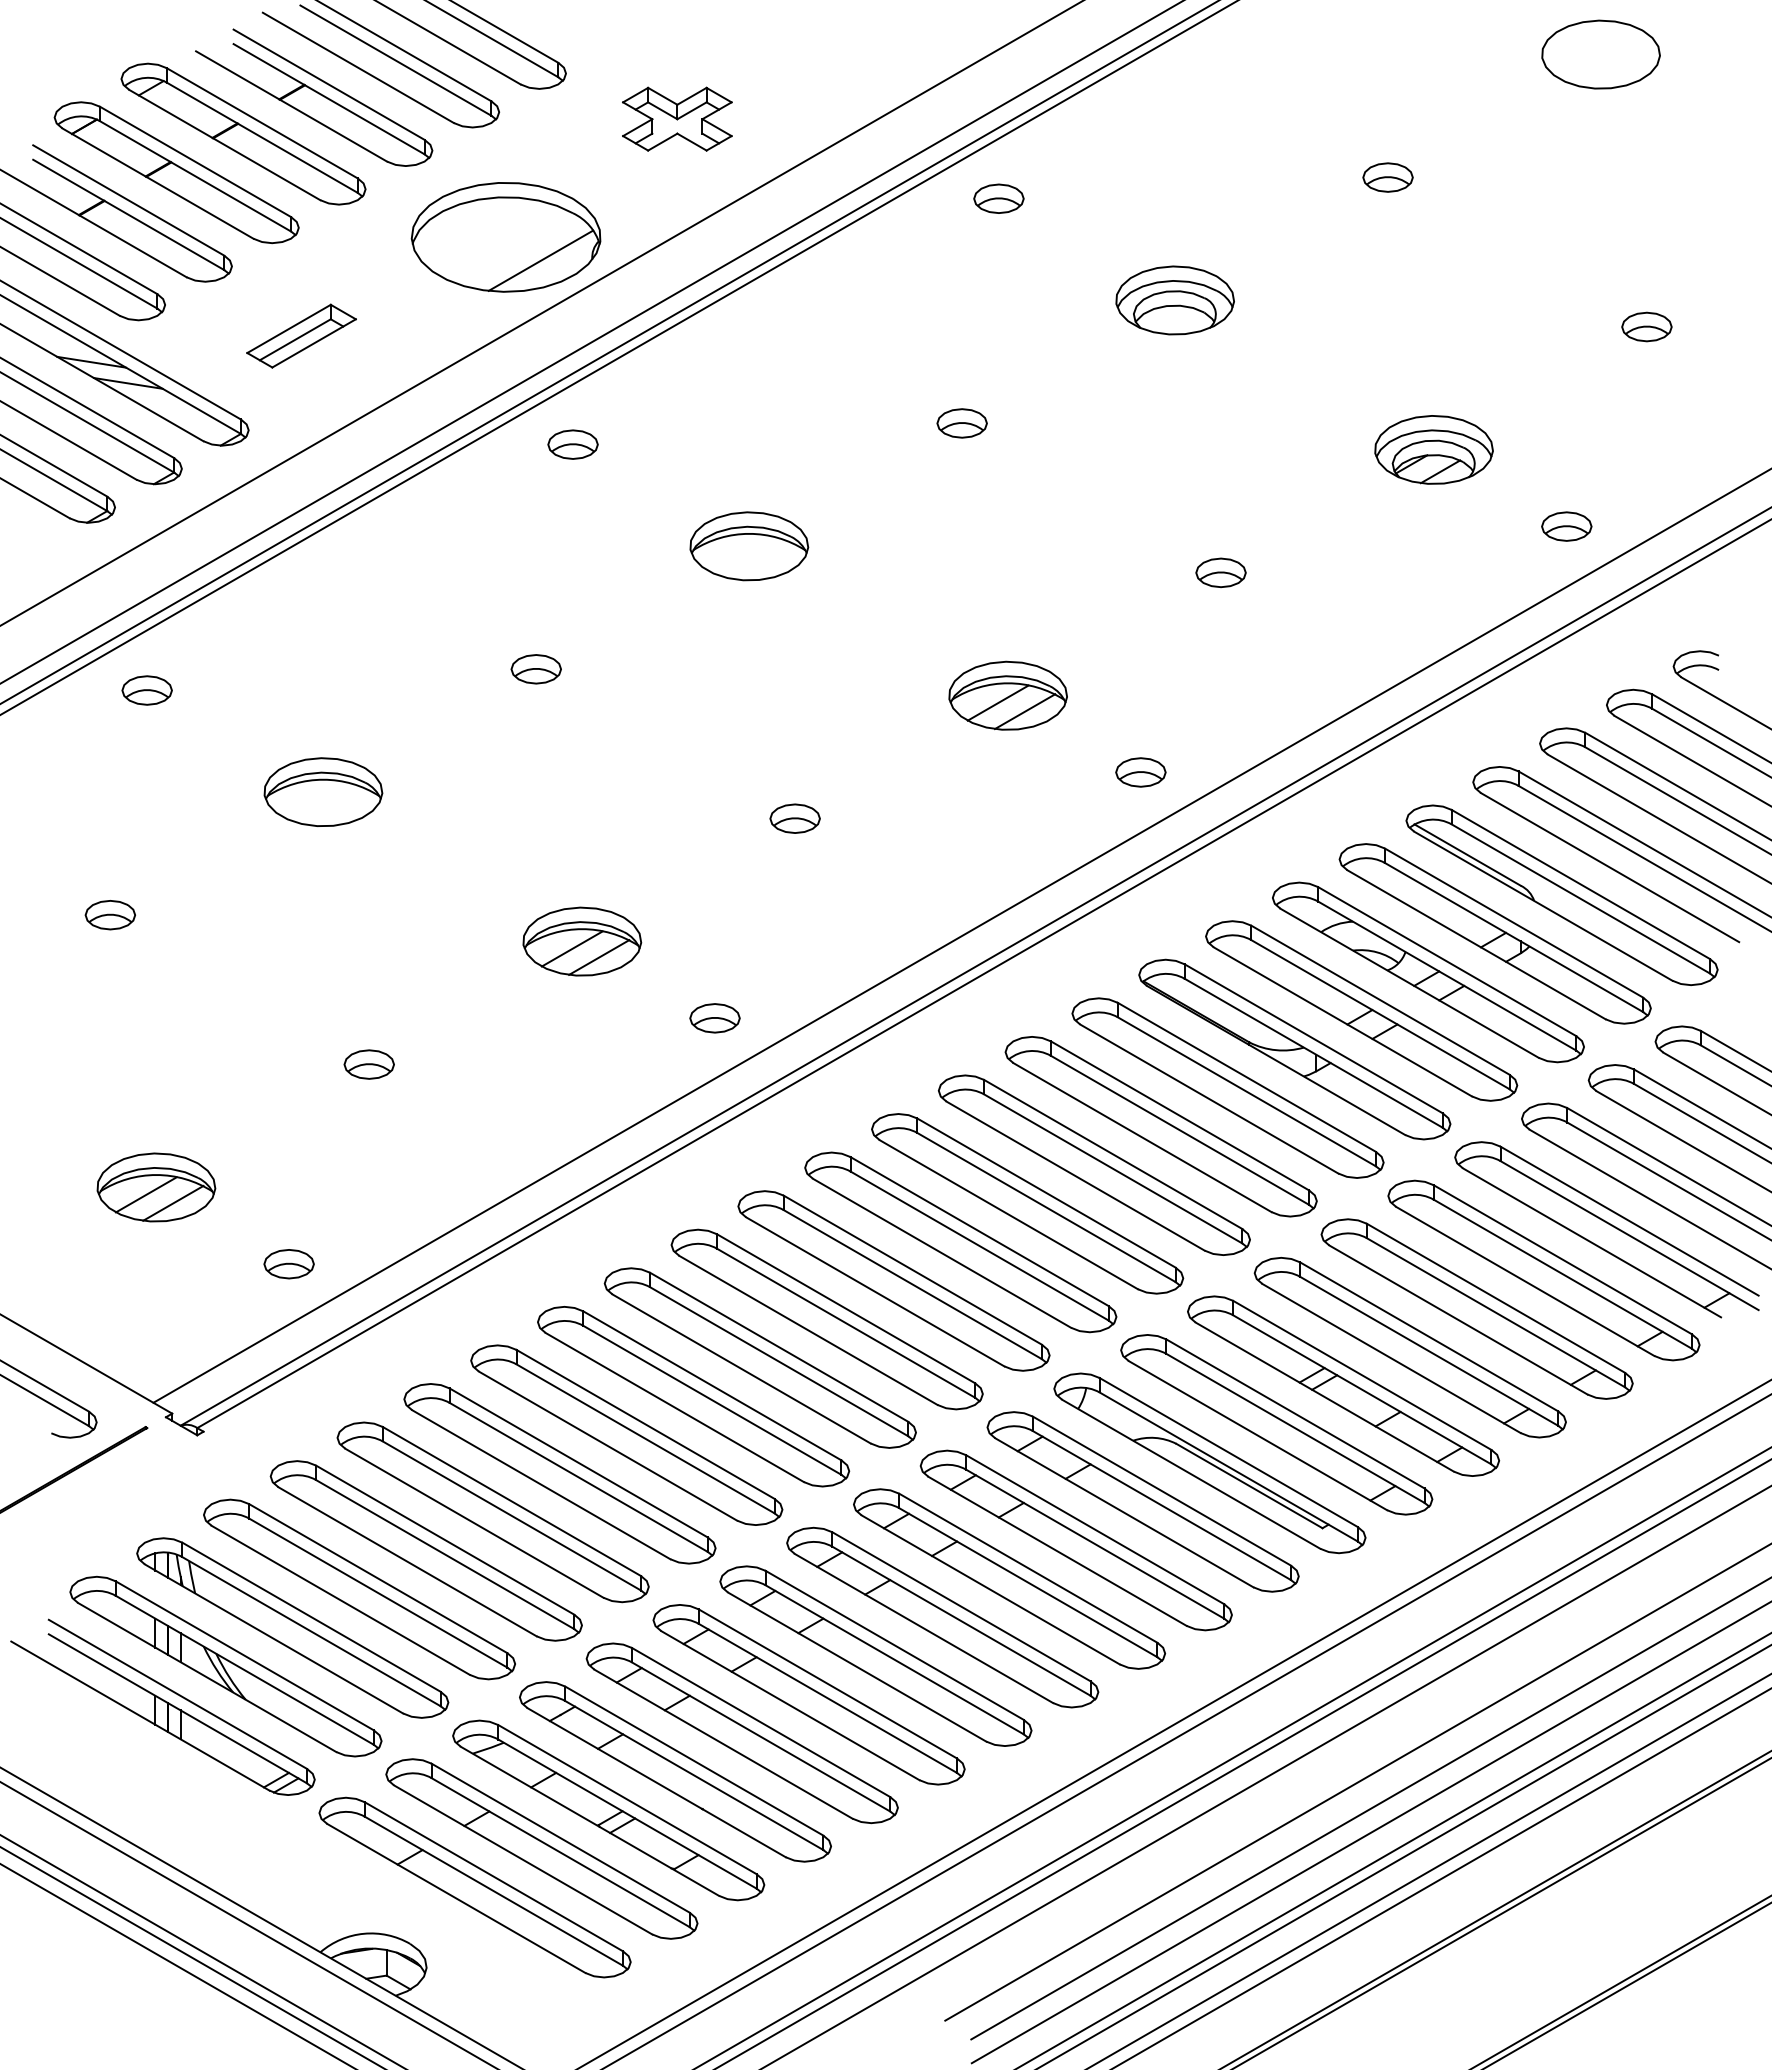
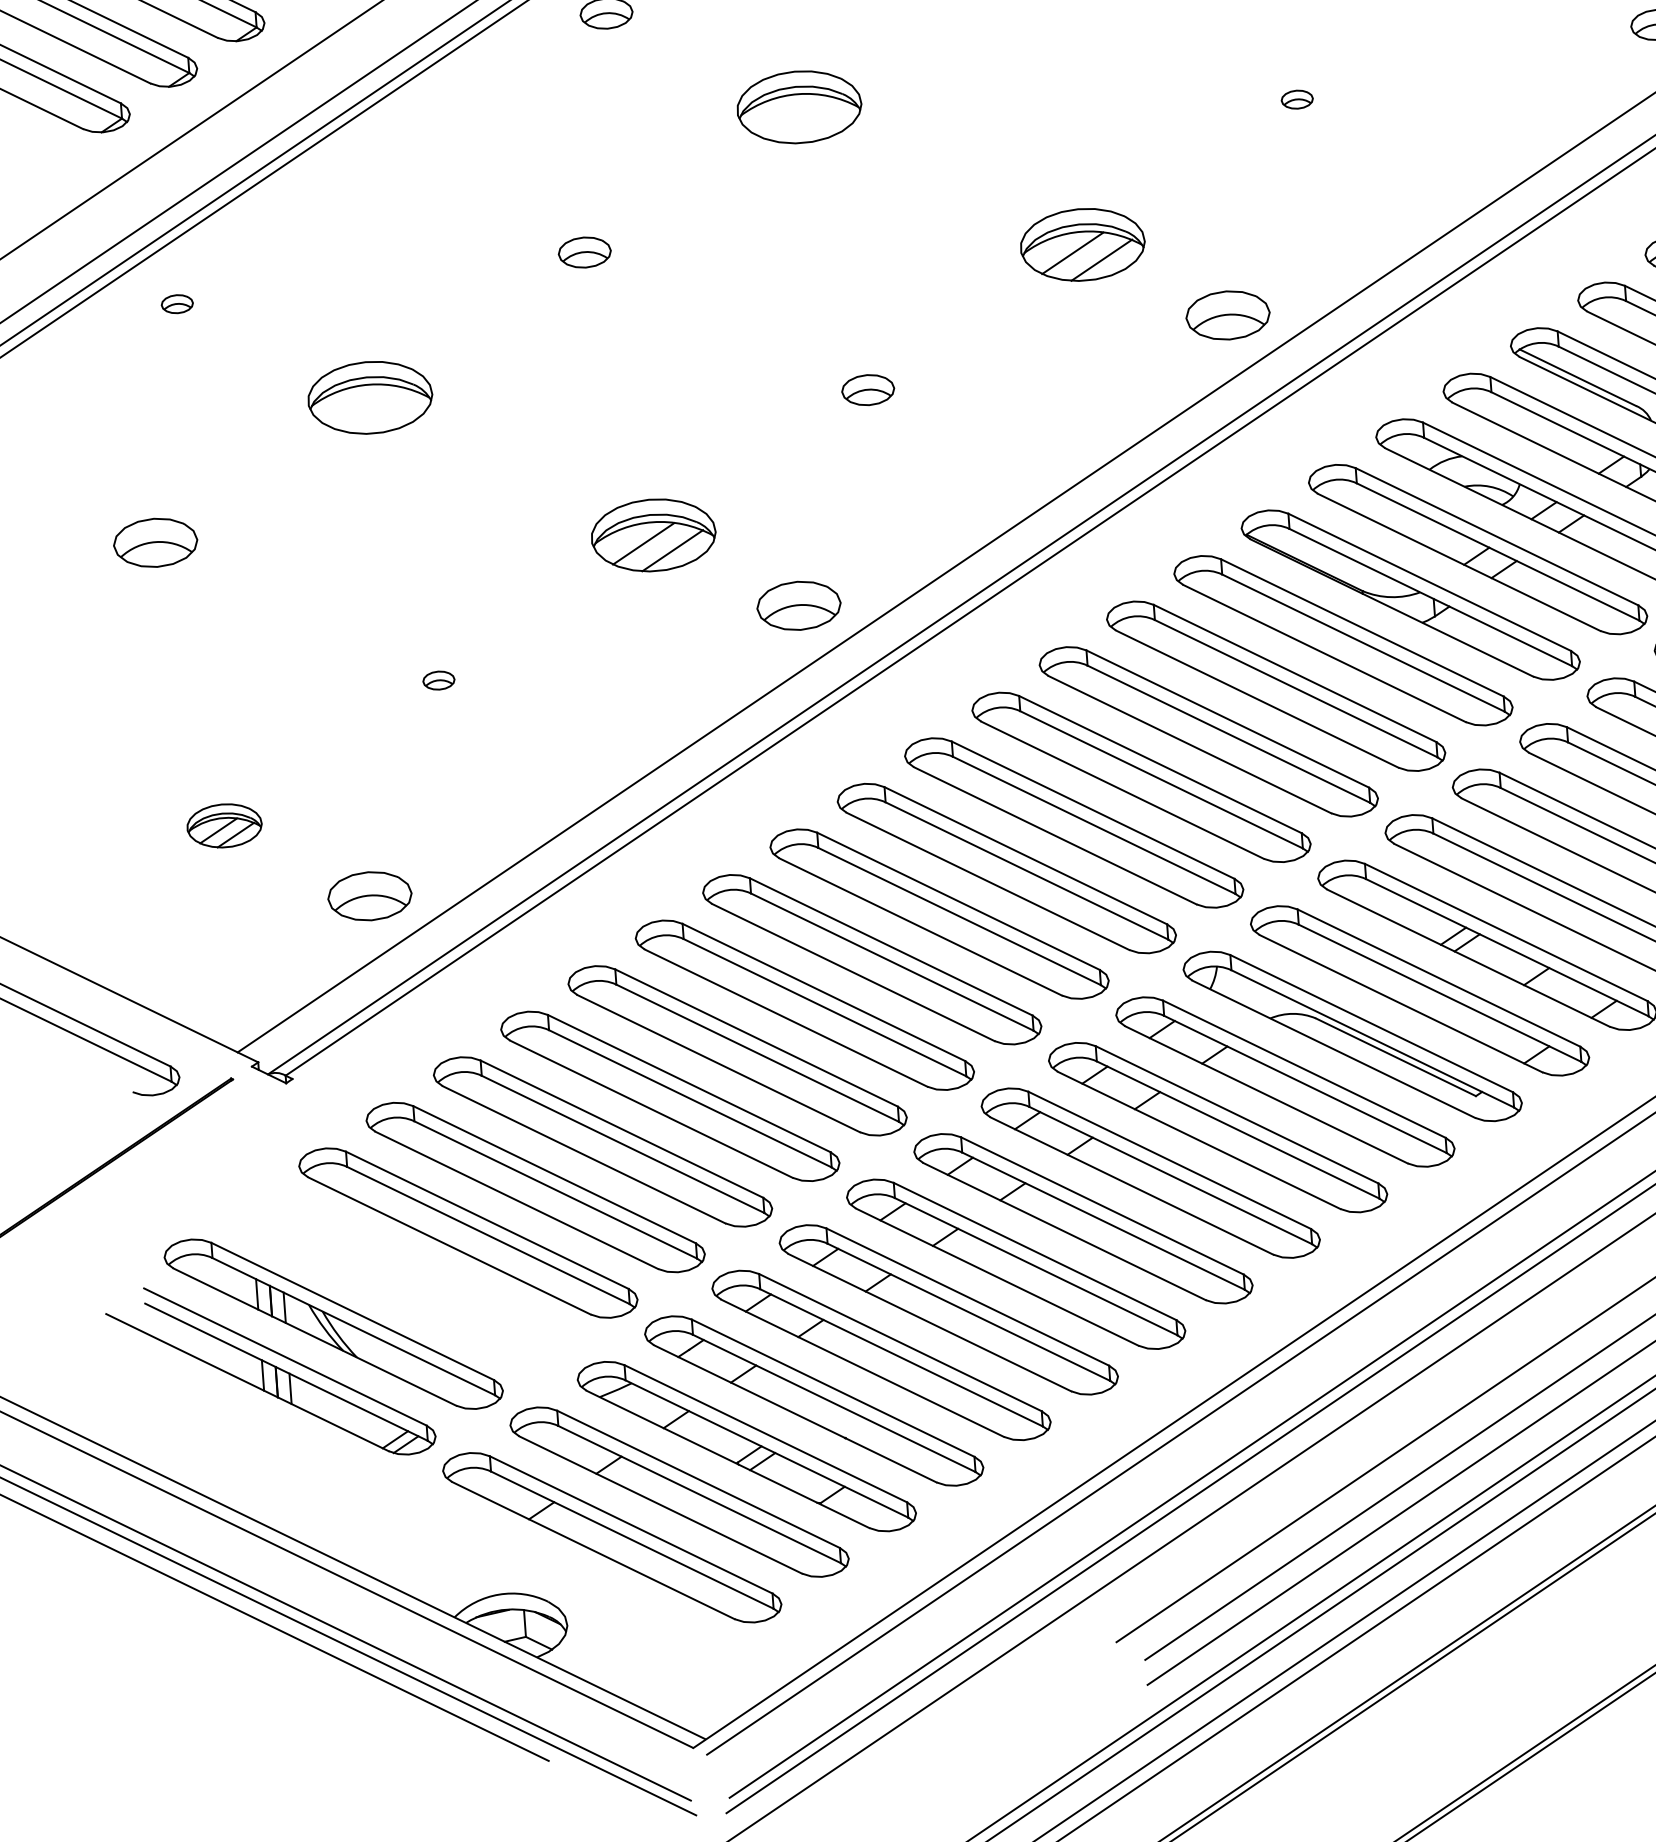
part: (1220, 572) -> (1296, 99), size x0.6
part: (146, 690) -> (176, 304), size x0.6
part: (1140, 772) -> (1227, 315), size x1.6
part: (110, 915) -> (155, 543), size x1.6
part: (714, 1018) -> (798, 606), size x1.6
part: (368, 1064) -> (438, 680), size x0.6
part: (156, 1187) -> (224, 825), size x0.6
part: (288, 1264) -> (369, 896), size x1.6
part: (292, 1627) -> (400, 1278), removed

